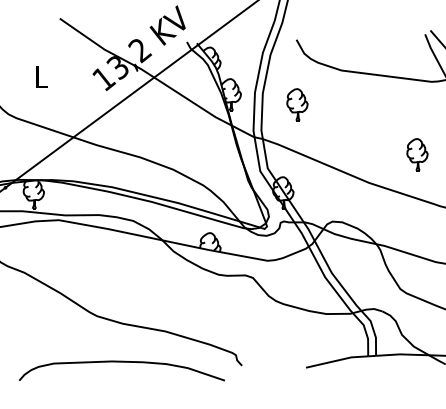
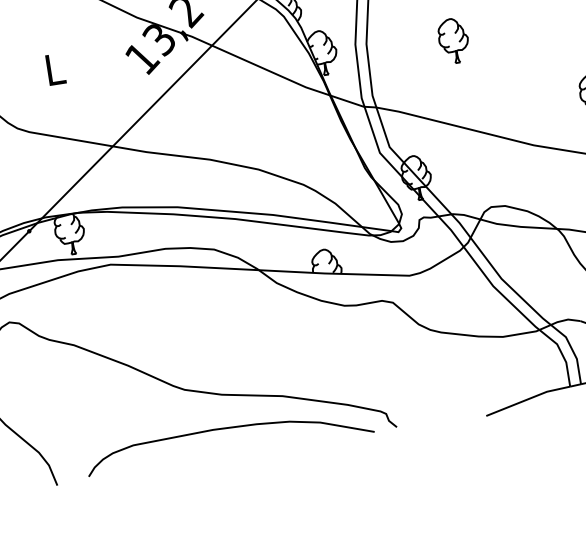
part: (297, 104) -> (453, 40), moved
curve: (121, 362) -> (226, 429), moved

